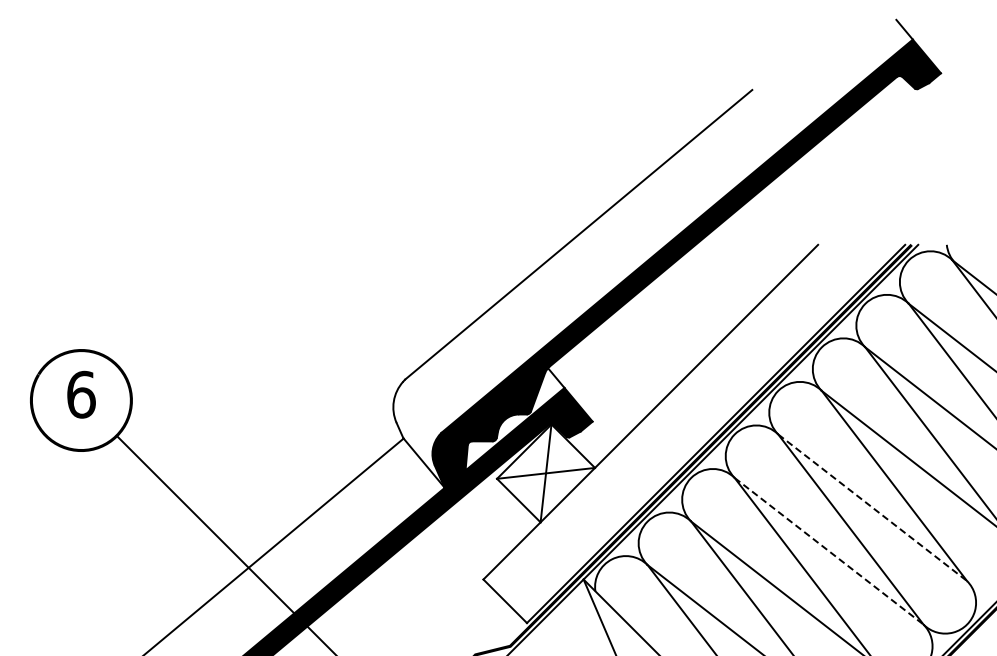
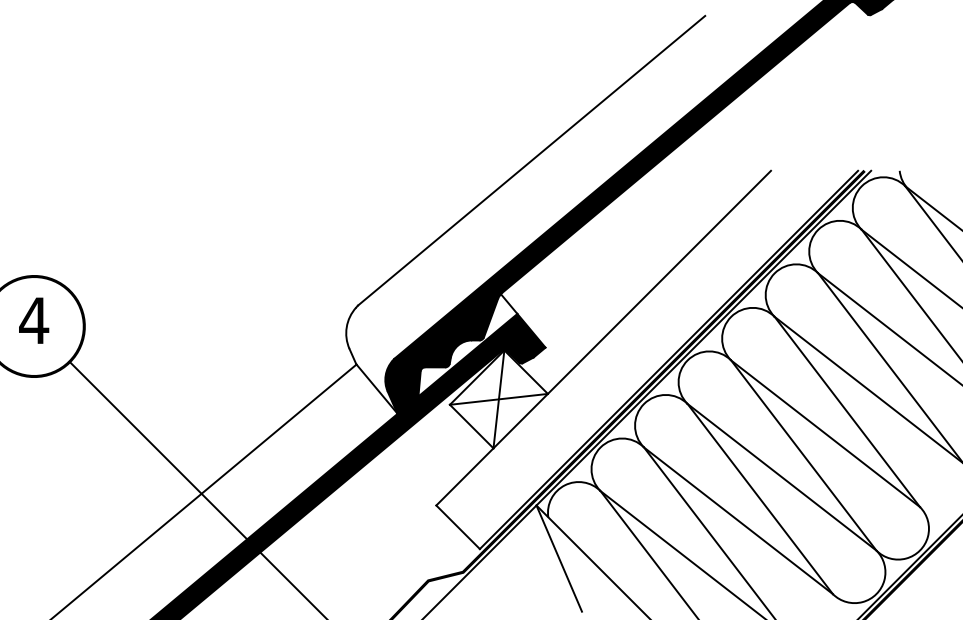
text: (81, 394) -> (34, 320), 6 -> 4
line: (872, 507) -> (825, 433), dashed -> solid
line: (829, 551) -> (782, 477), dashed -> solid

